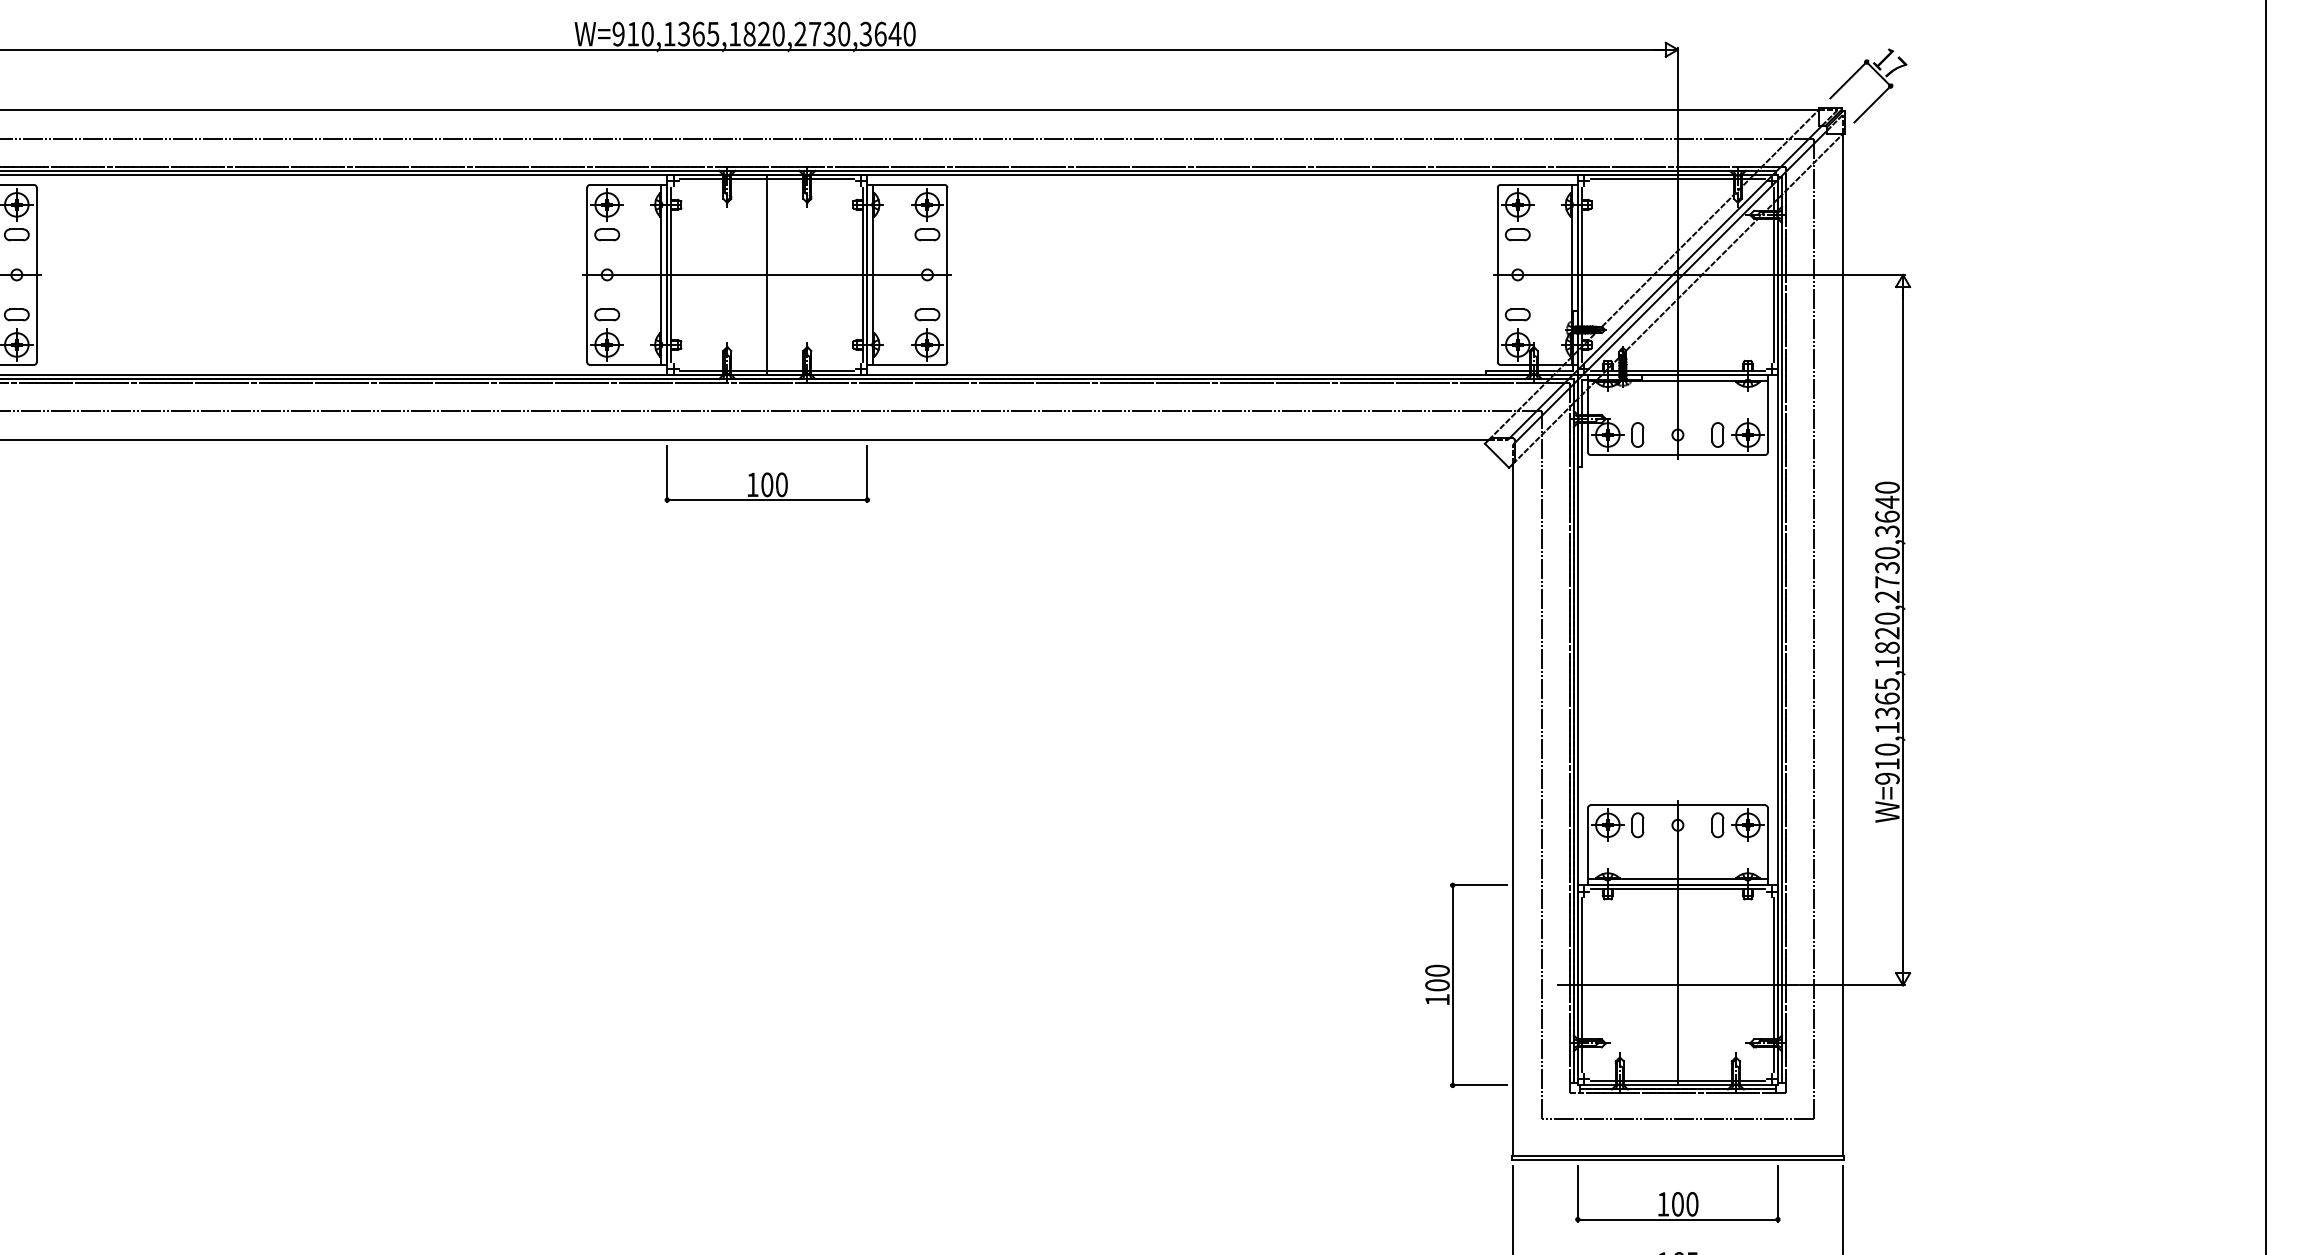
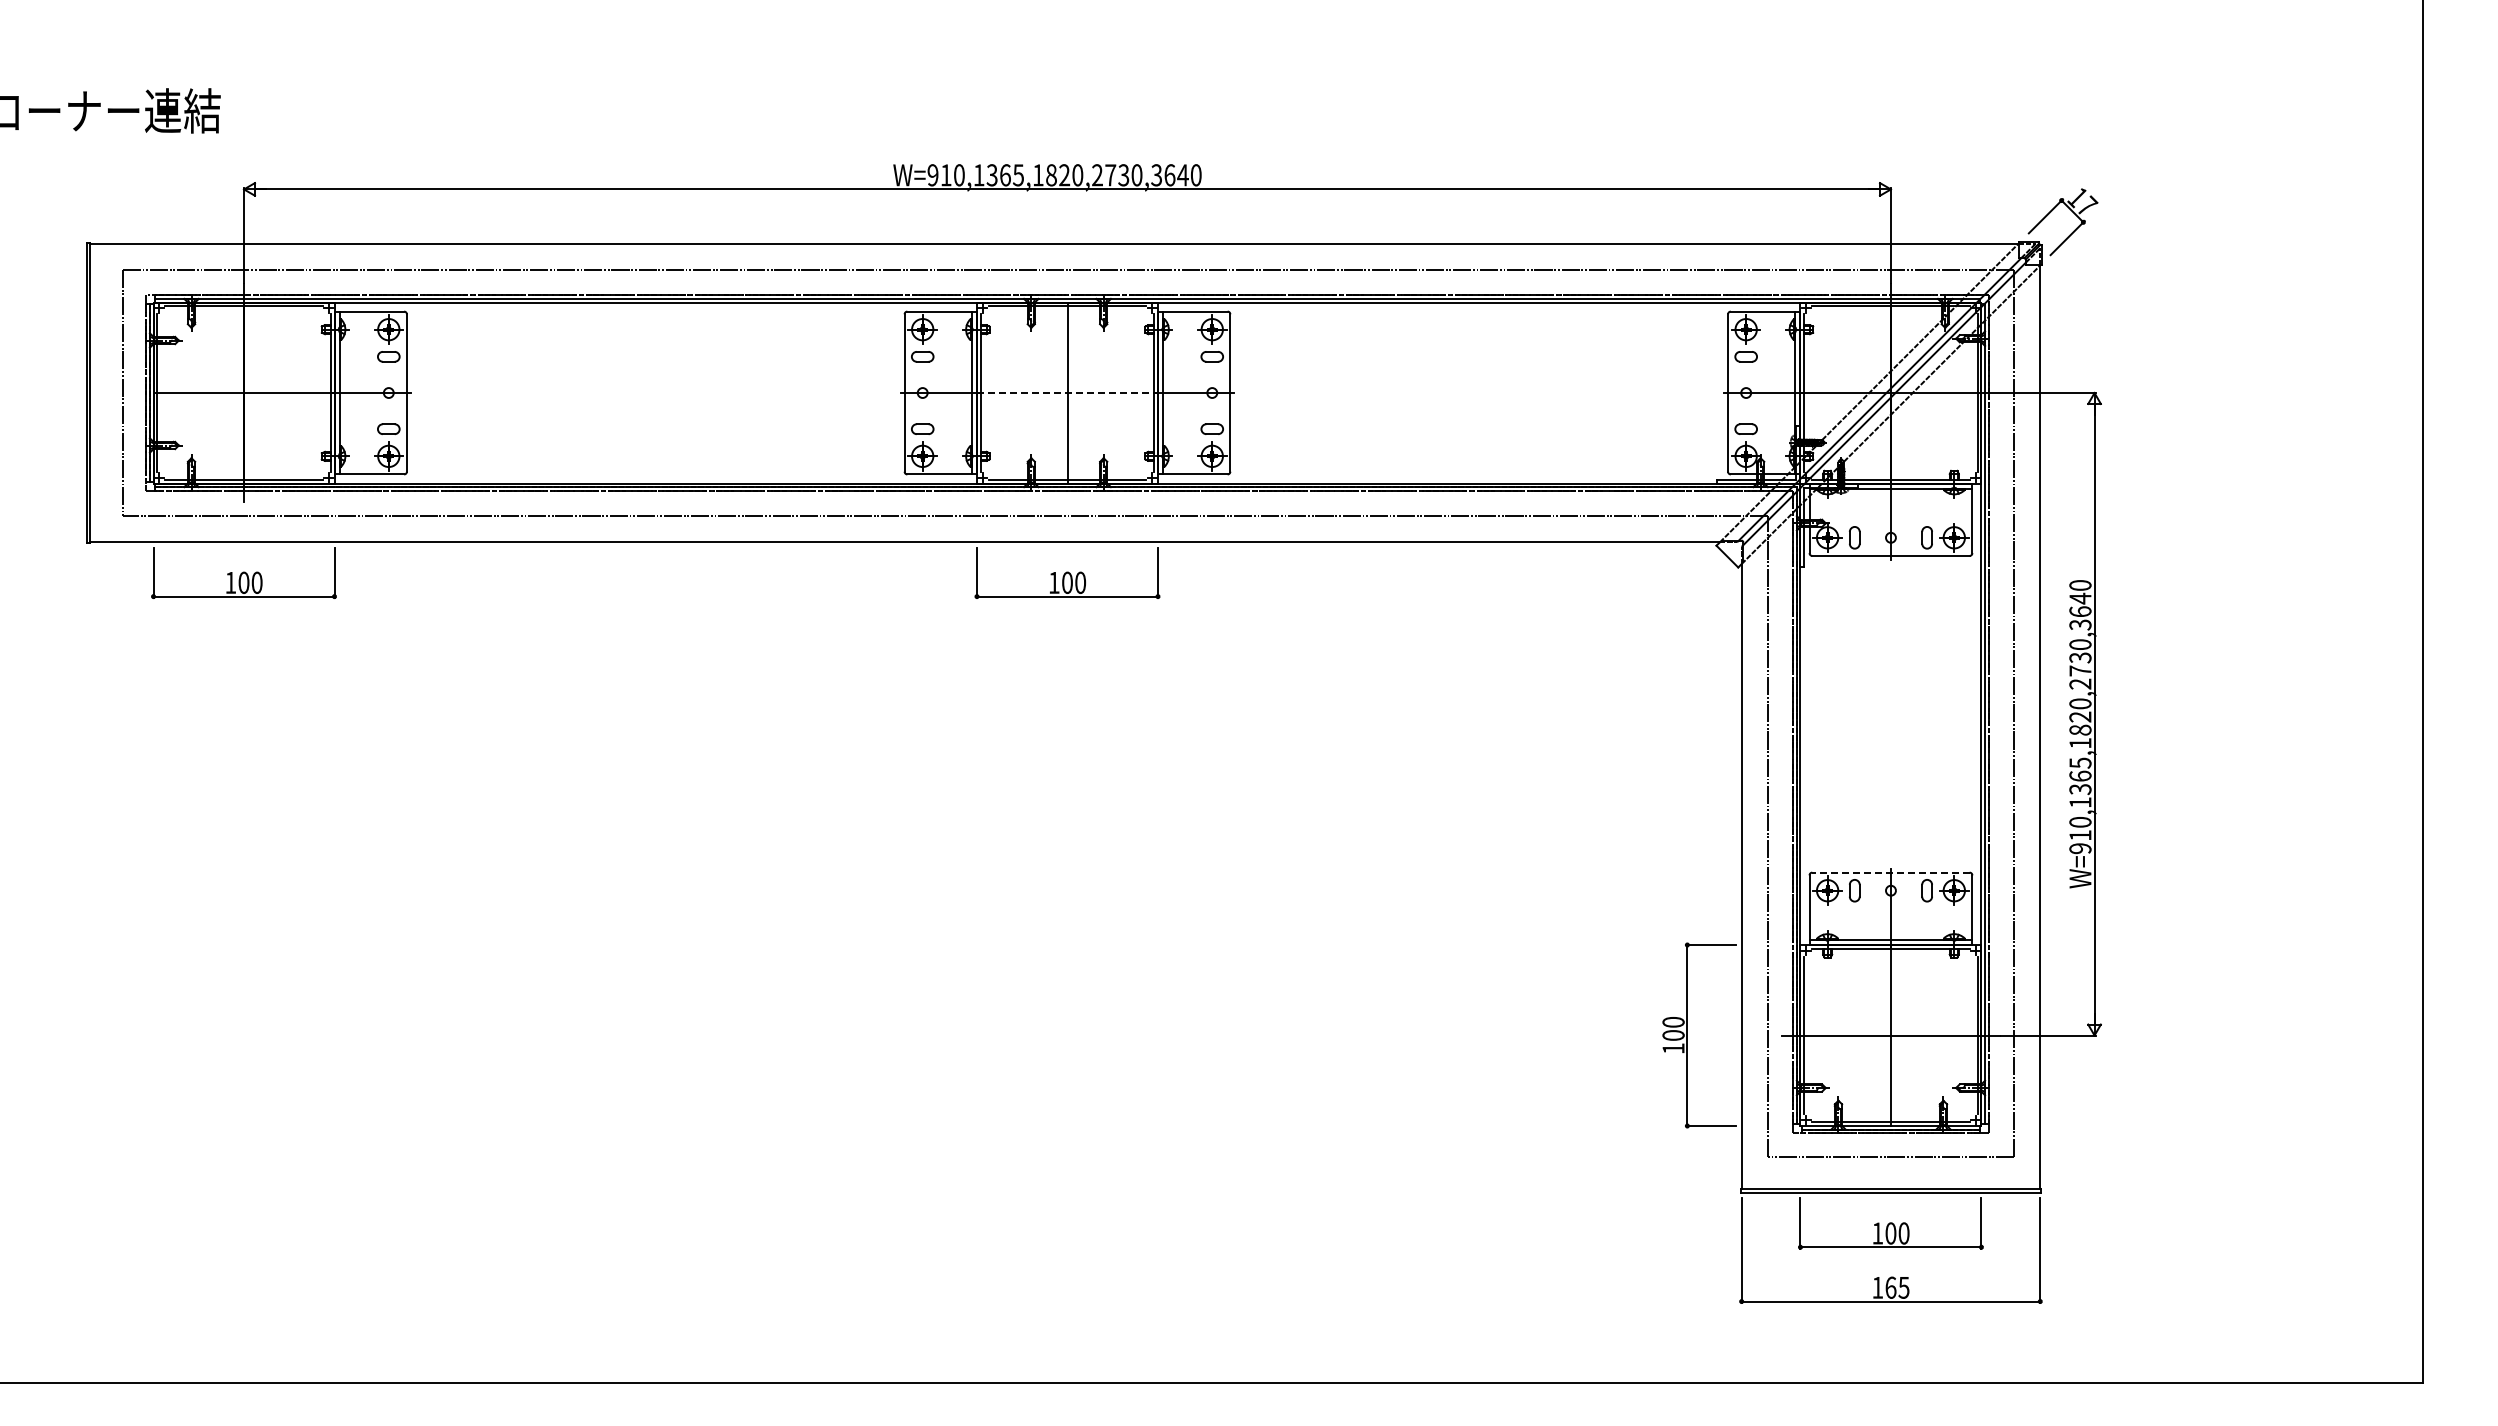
line: (768, 275) -> (1068, 393), solid -> dashed
line: (1677, 805) -> (1890, 872), solid -> dashed

